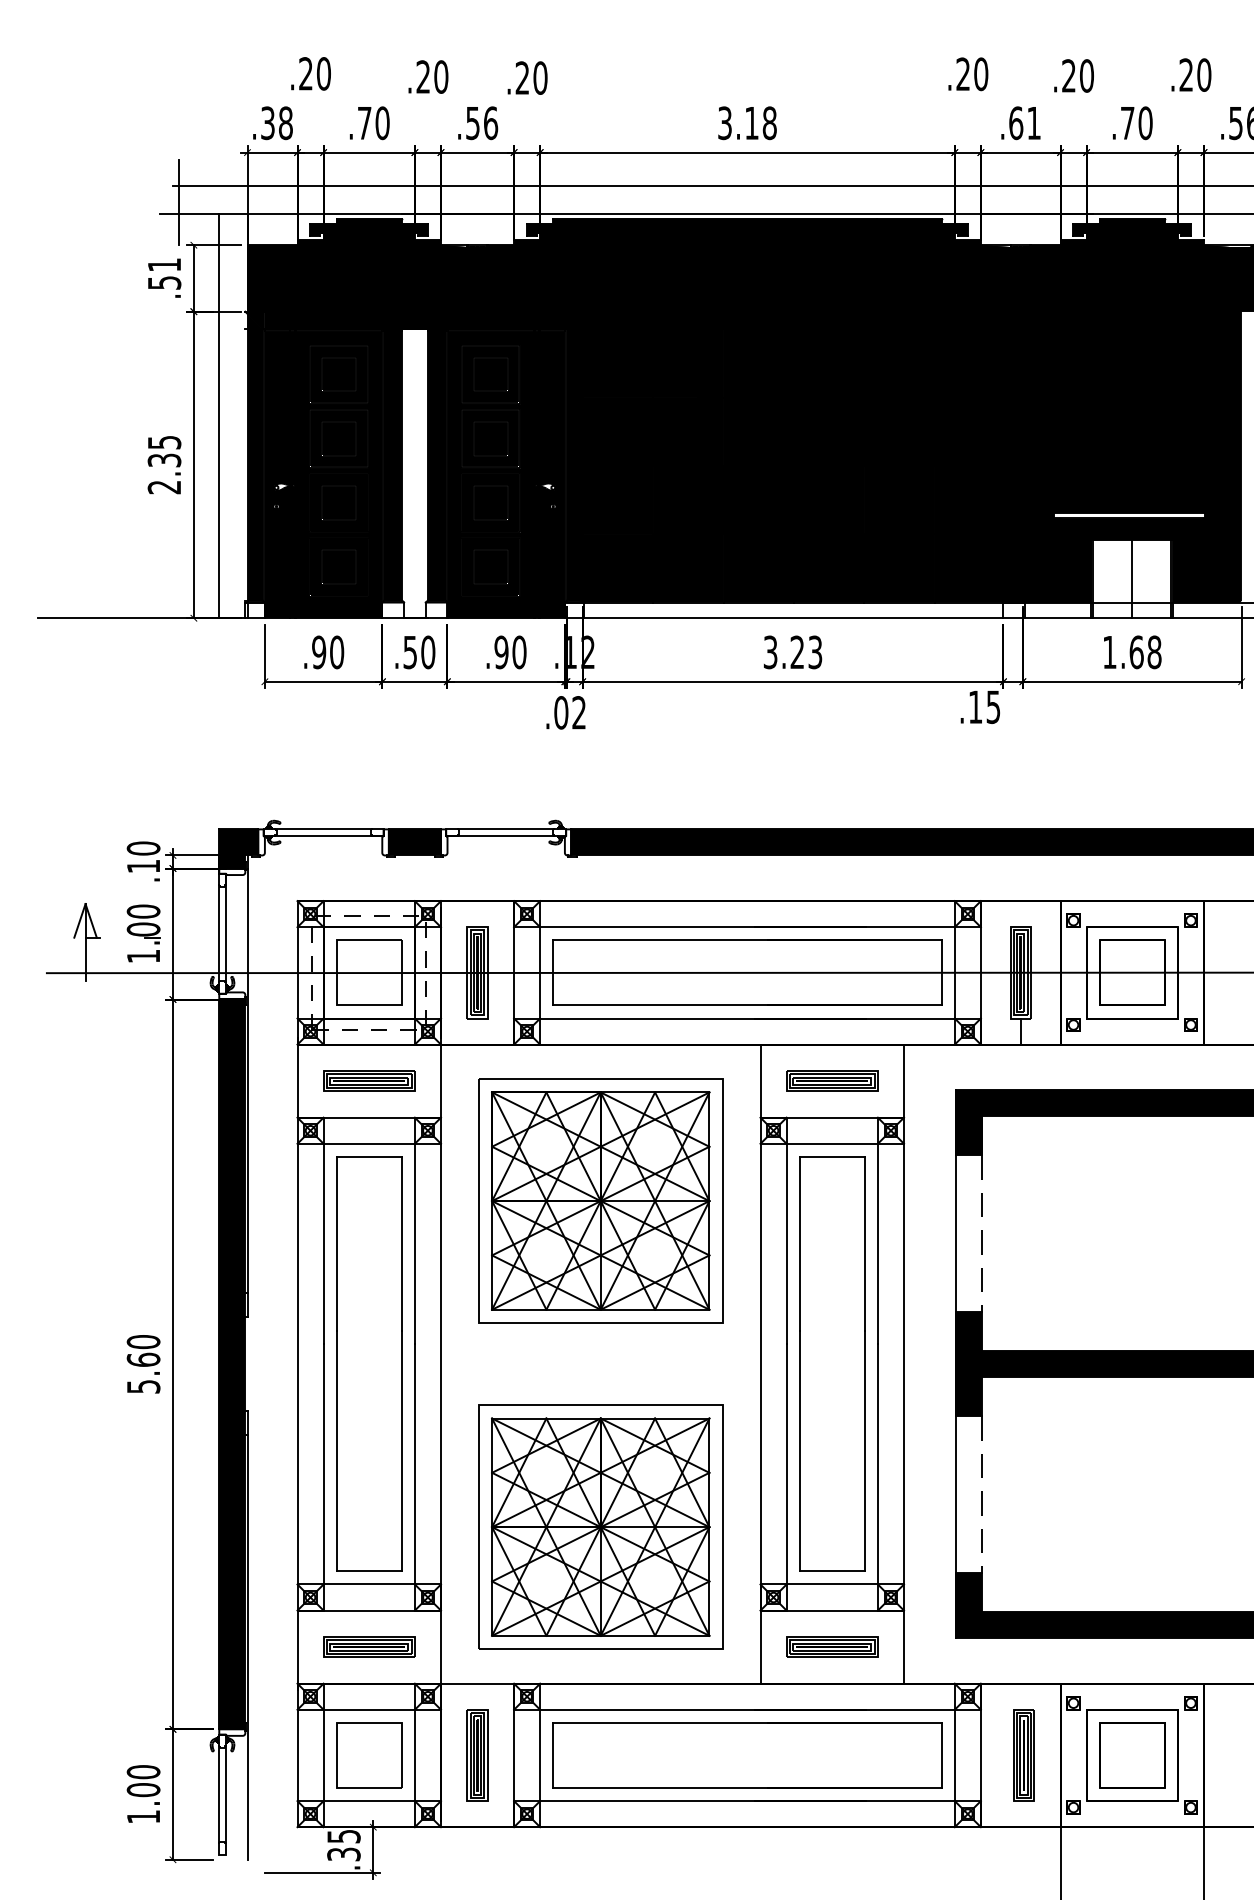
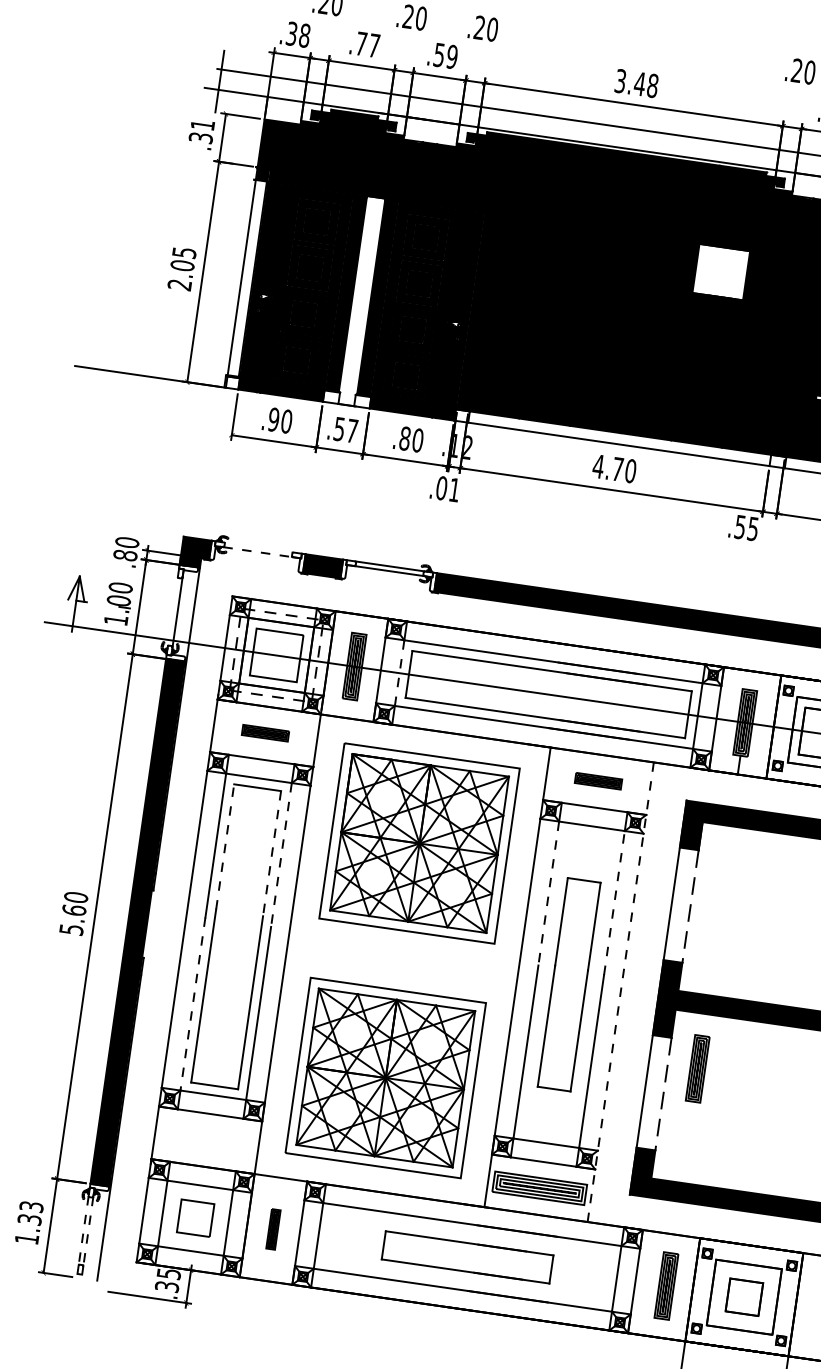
text: (382, 123) -> (374, 45), .70 -> .77
text: (490, 123) -> (451, 57), .56 -> .59
text: (751, 123) -> (639, 84), 3.18 -> 3.48
text: (163, 282) -> (200, 137), .51 -> .31
fill: (899, 363) -> (721, 272), removed
line: (219, 415) -> (226, 239), removed
text: (164, 460) -> (182, 265), 2.35 -> 2.05
fill: (254, 464) -> (246, 277), removed
text: (428, 652) -> (352, 431), .50 -> .57
text: (501, 652) -> (405, 438), .90 -> .80
text: (792, 652) -> (614, 468), 3.23 -> 4.70
text: (975, 707) -> (740, 527), .15 -> .55
text: (578, 712) -> (454, 489), .02 -> .01
line: (323, 829) -> (258, 547), removed
line: (324, 835) -> (258, 551), solid -> dashed
text: (143, 866) -> (125, 555), .10 -> .80
line: (219, 933) -> (173, 611), removed
line: (540, 972) -> (399, 672), solid -> dashed
part: (369, 1080) -> (265, 732), size x0.7
part: (832, 1080) -> (598, 780), size x0.7
line: (336, 1243) -> (225, 846), solid -> dashed
line: (877, 1243) -> (614, 902), solid -> dashed
line: (401, 1244) -> (271, 854), solid -> dashed
line: (414, 1244) -> (281, 855), solid -> dashed
line: (786, 1244) -> (548, 894), solid -> dashed
part: (832, 1363) -> (569, 984), size x0.7
line: (904, 1364) -> (621, 992), solid -> dashed
part: (1023, 1453) -> (697, 1068), added
line: (323, 1464) -> (192, 1004), solid -> dashed
part: (369, 1646) -> (207, 1139), removed
part: (832, 1646) -> (540, 1187), size x1.4
part: (369, 1755) -> (195, 1218), size x0.7
part: (477, 1755) -> (273, 1229), size x0.6
part: (747, 1755) -> (467, 1257), size x0.6
part: (1132, 1755) -> (744, 1297), size x0.7
text: (143, 1781) -> (30, 1213), 1.00 -> 1.33
line: (219, 1795) -> (83, 1231), solid -> dashed
line: (225, 1795) -> (88, 1232), solid -> dashed

